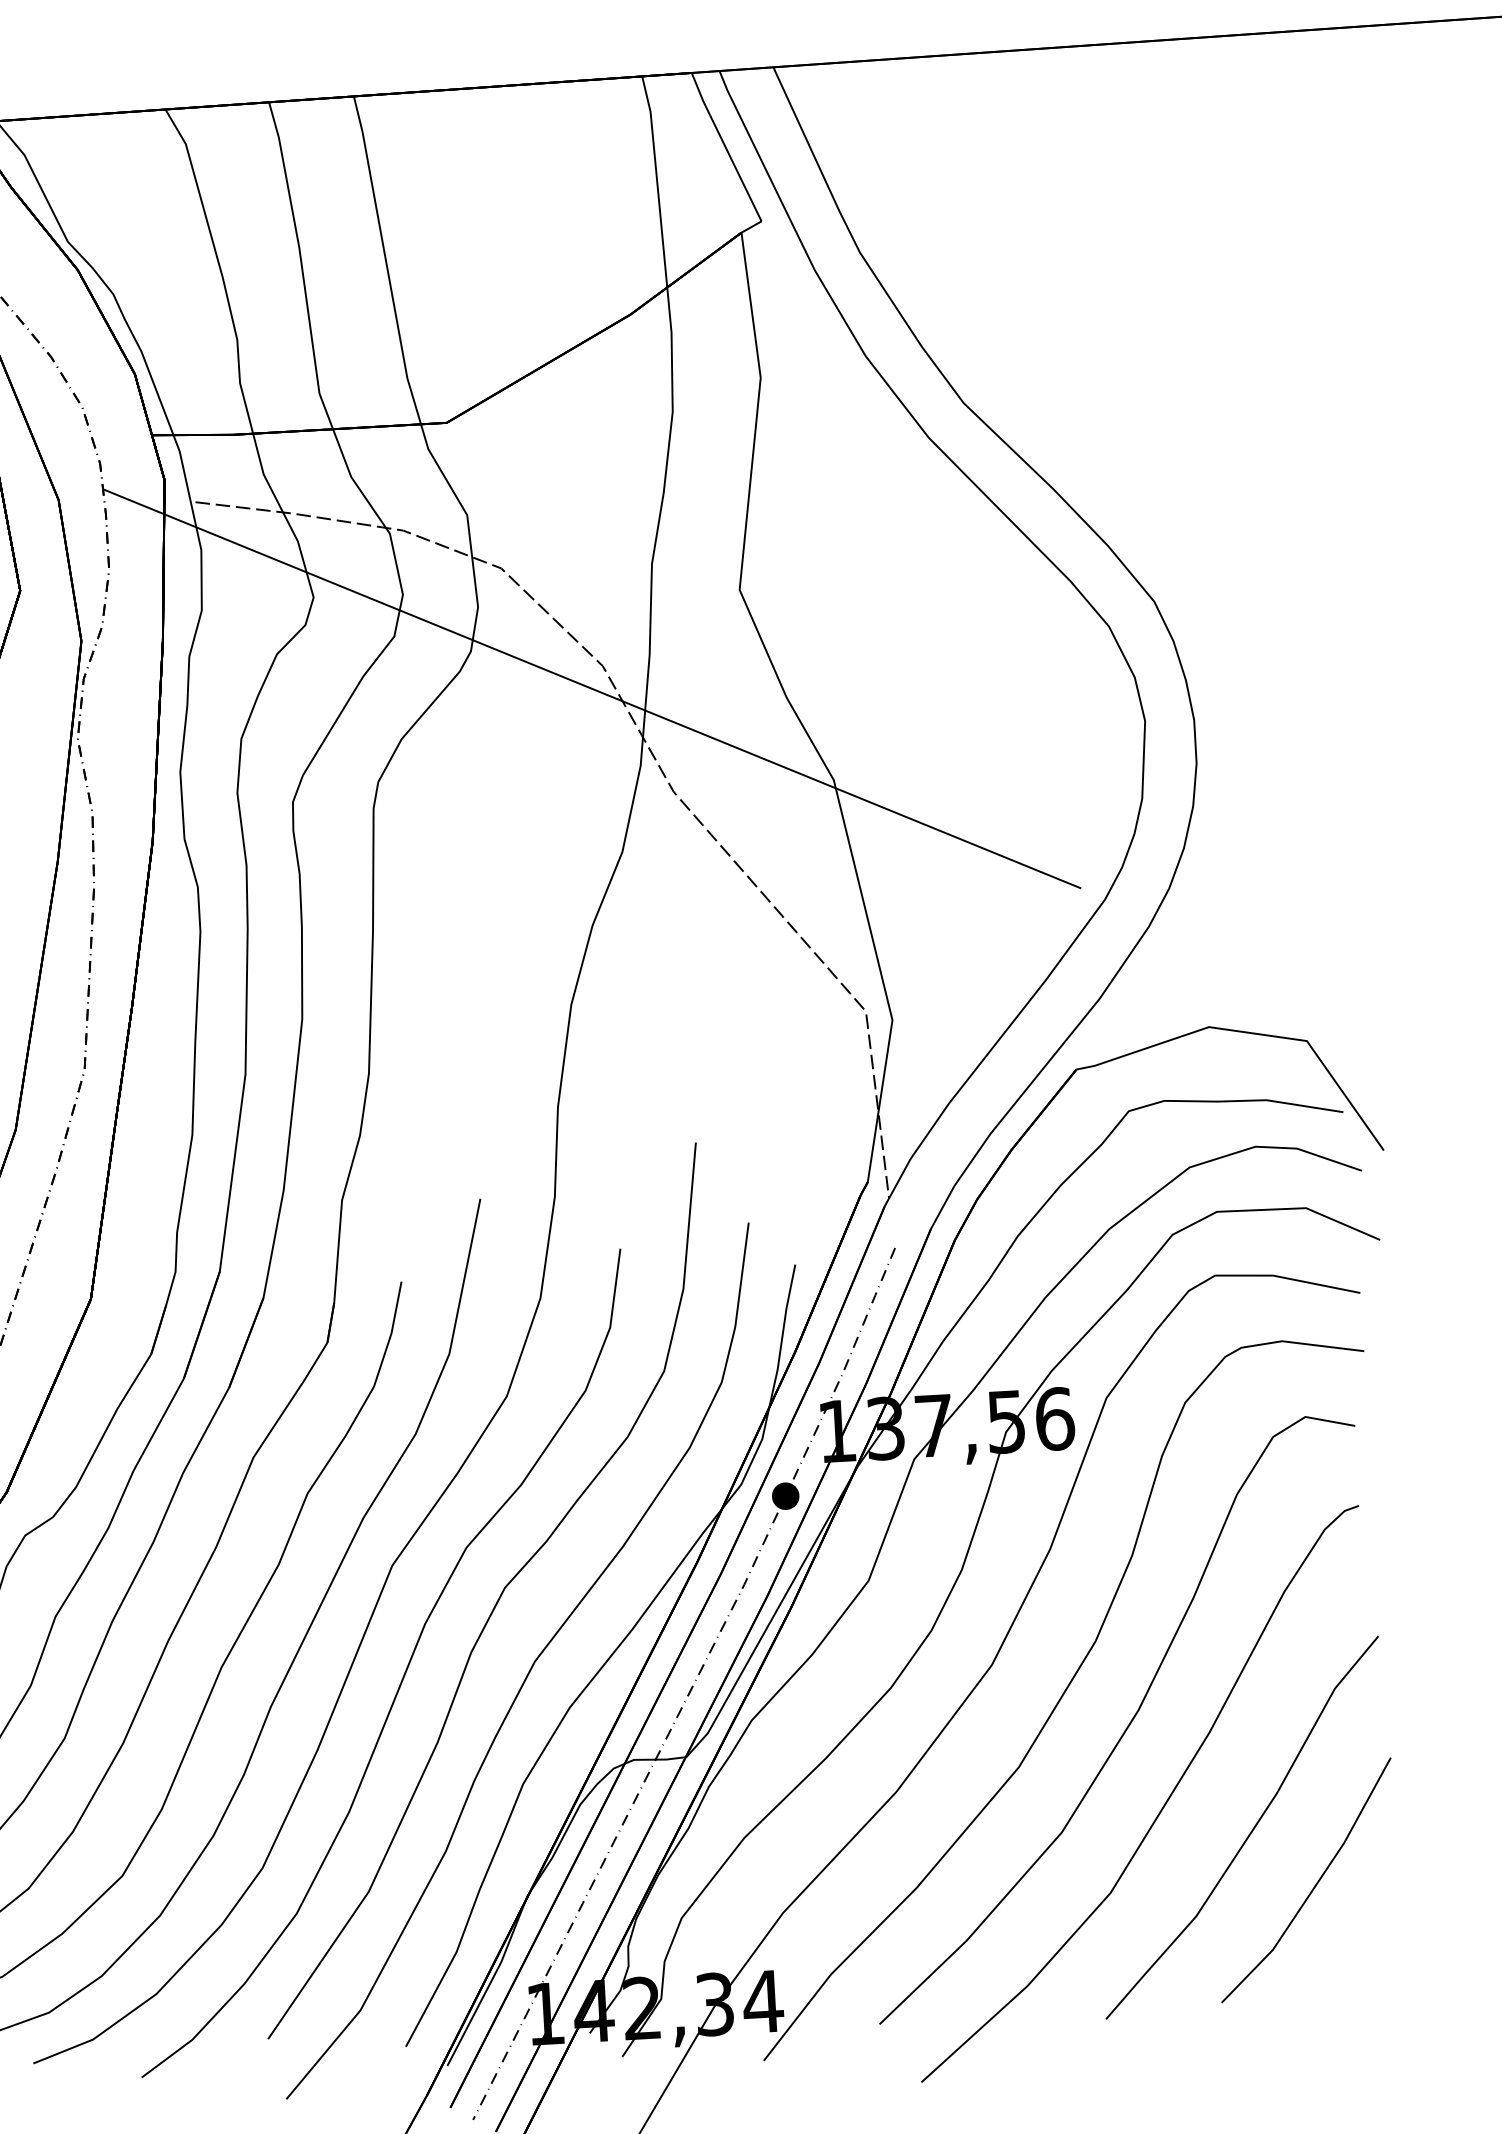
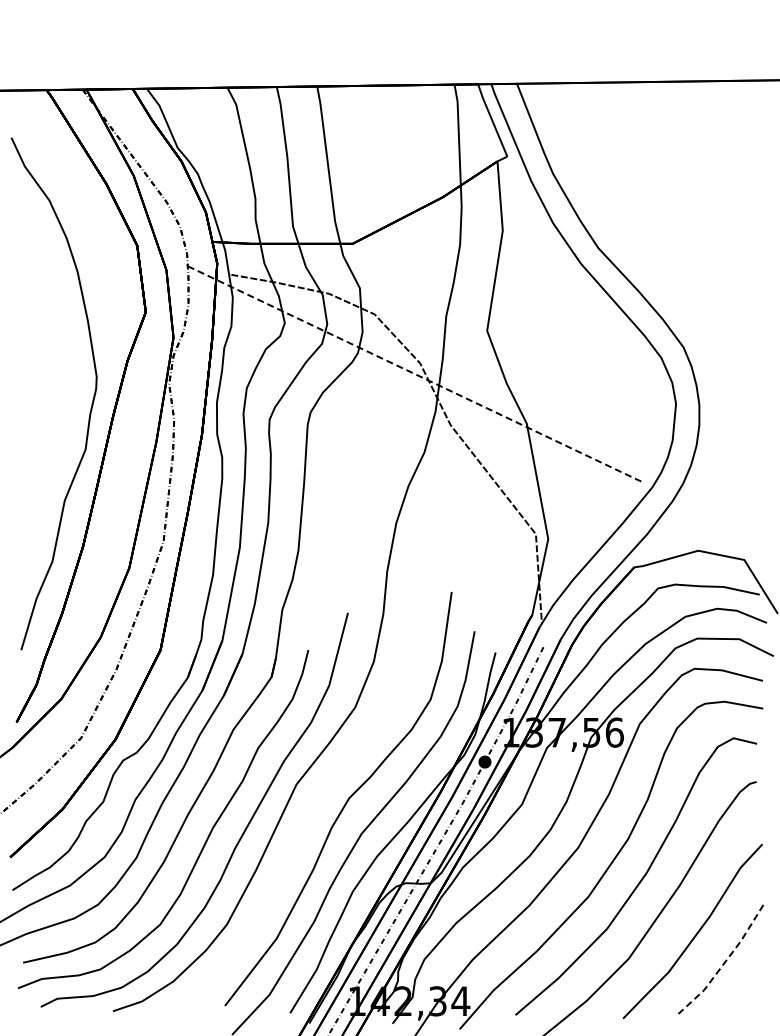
line: (591, 688) -> (414, 373), solid -> dashed
curve: (404, 1668) -> (299, 833), removed
line: (1314, 1886) -> (725, 961), solid -> dashed

